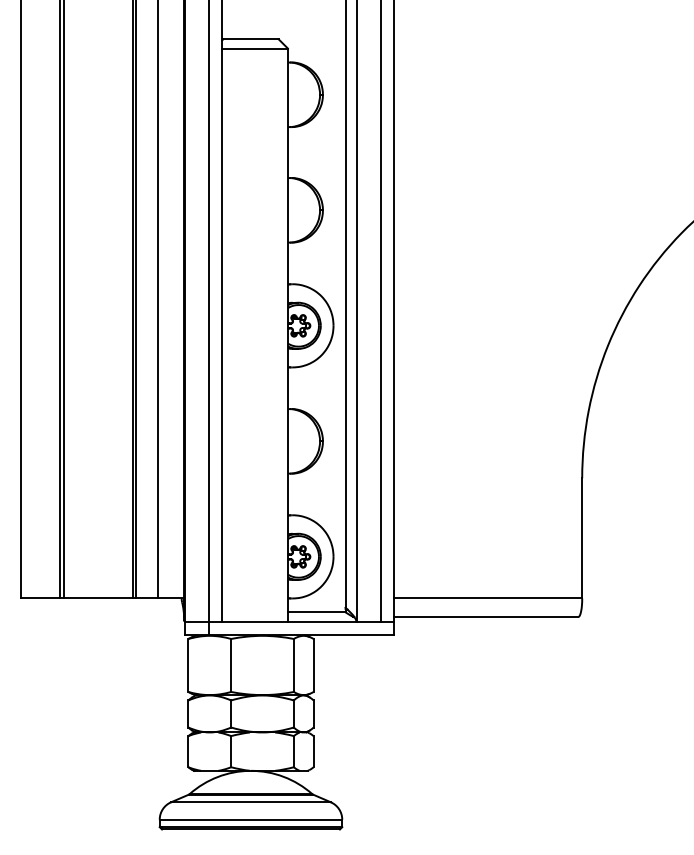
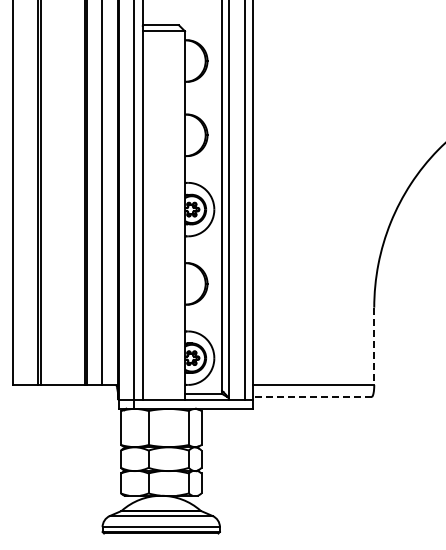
line: (582, 538) -> (374, 346), solid -> dashed
line: (486, 616) -> (312, 396), solid -> dashed

